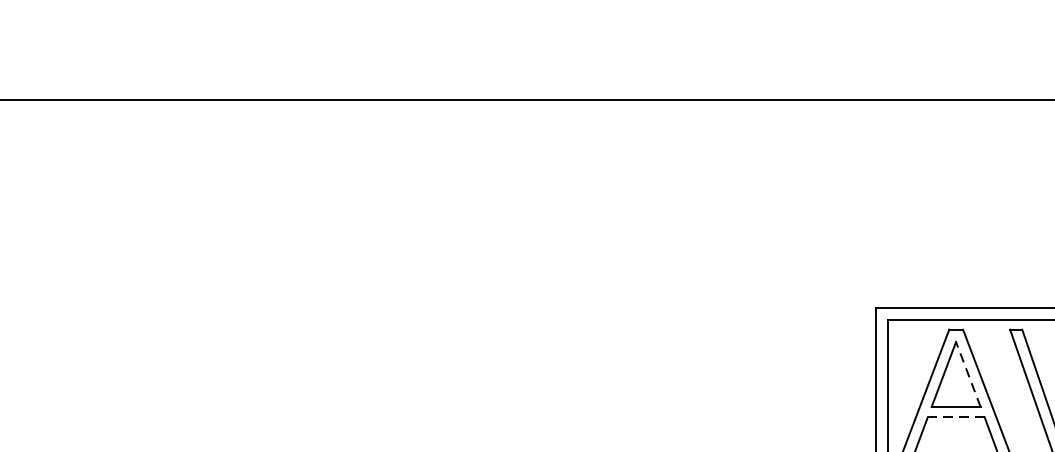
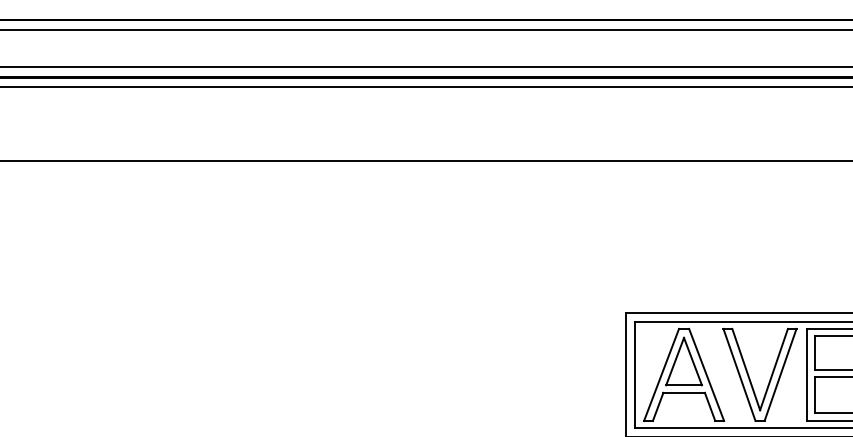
line: (967, 374) -> (692, 361), dashed -> solid
line: (956, 416) -> (684, 392), dashed -> solid

